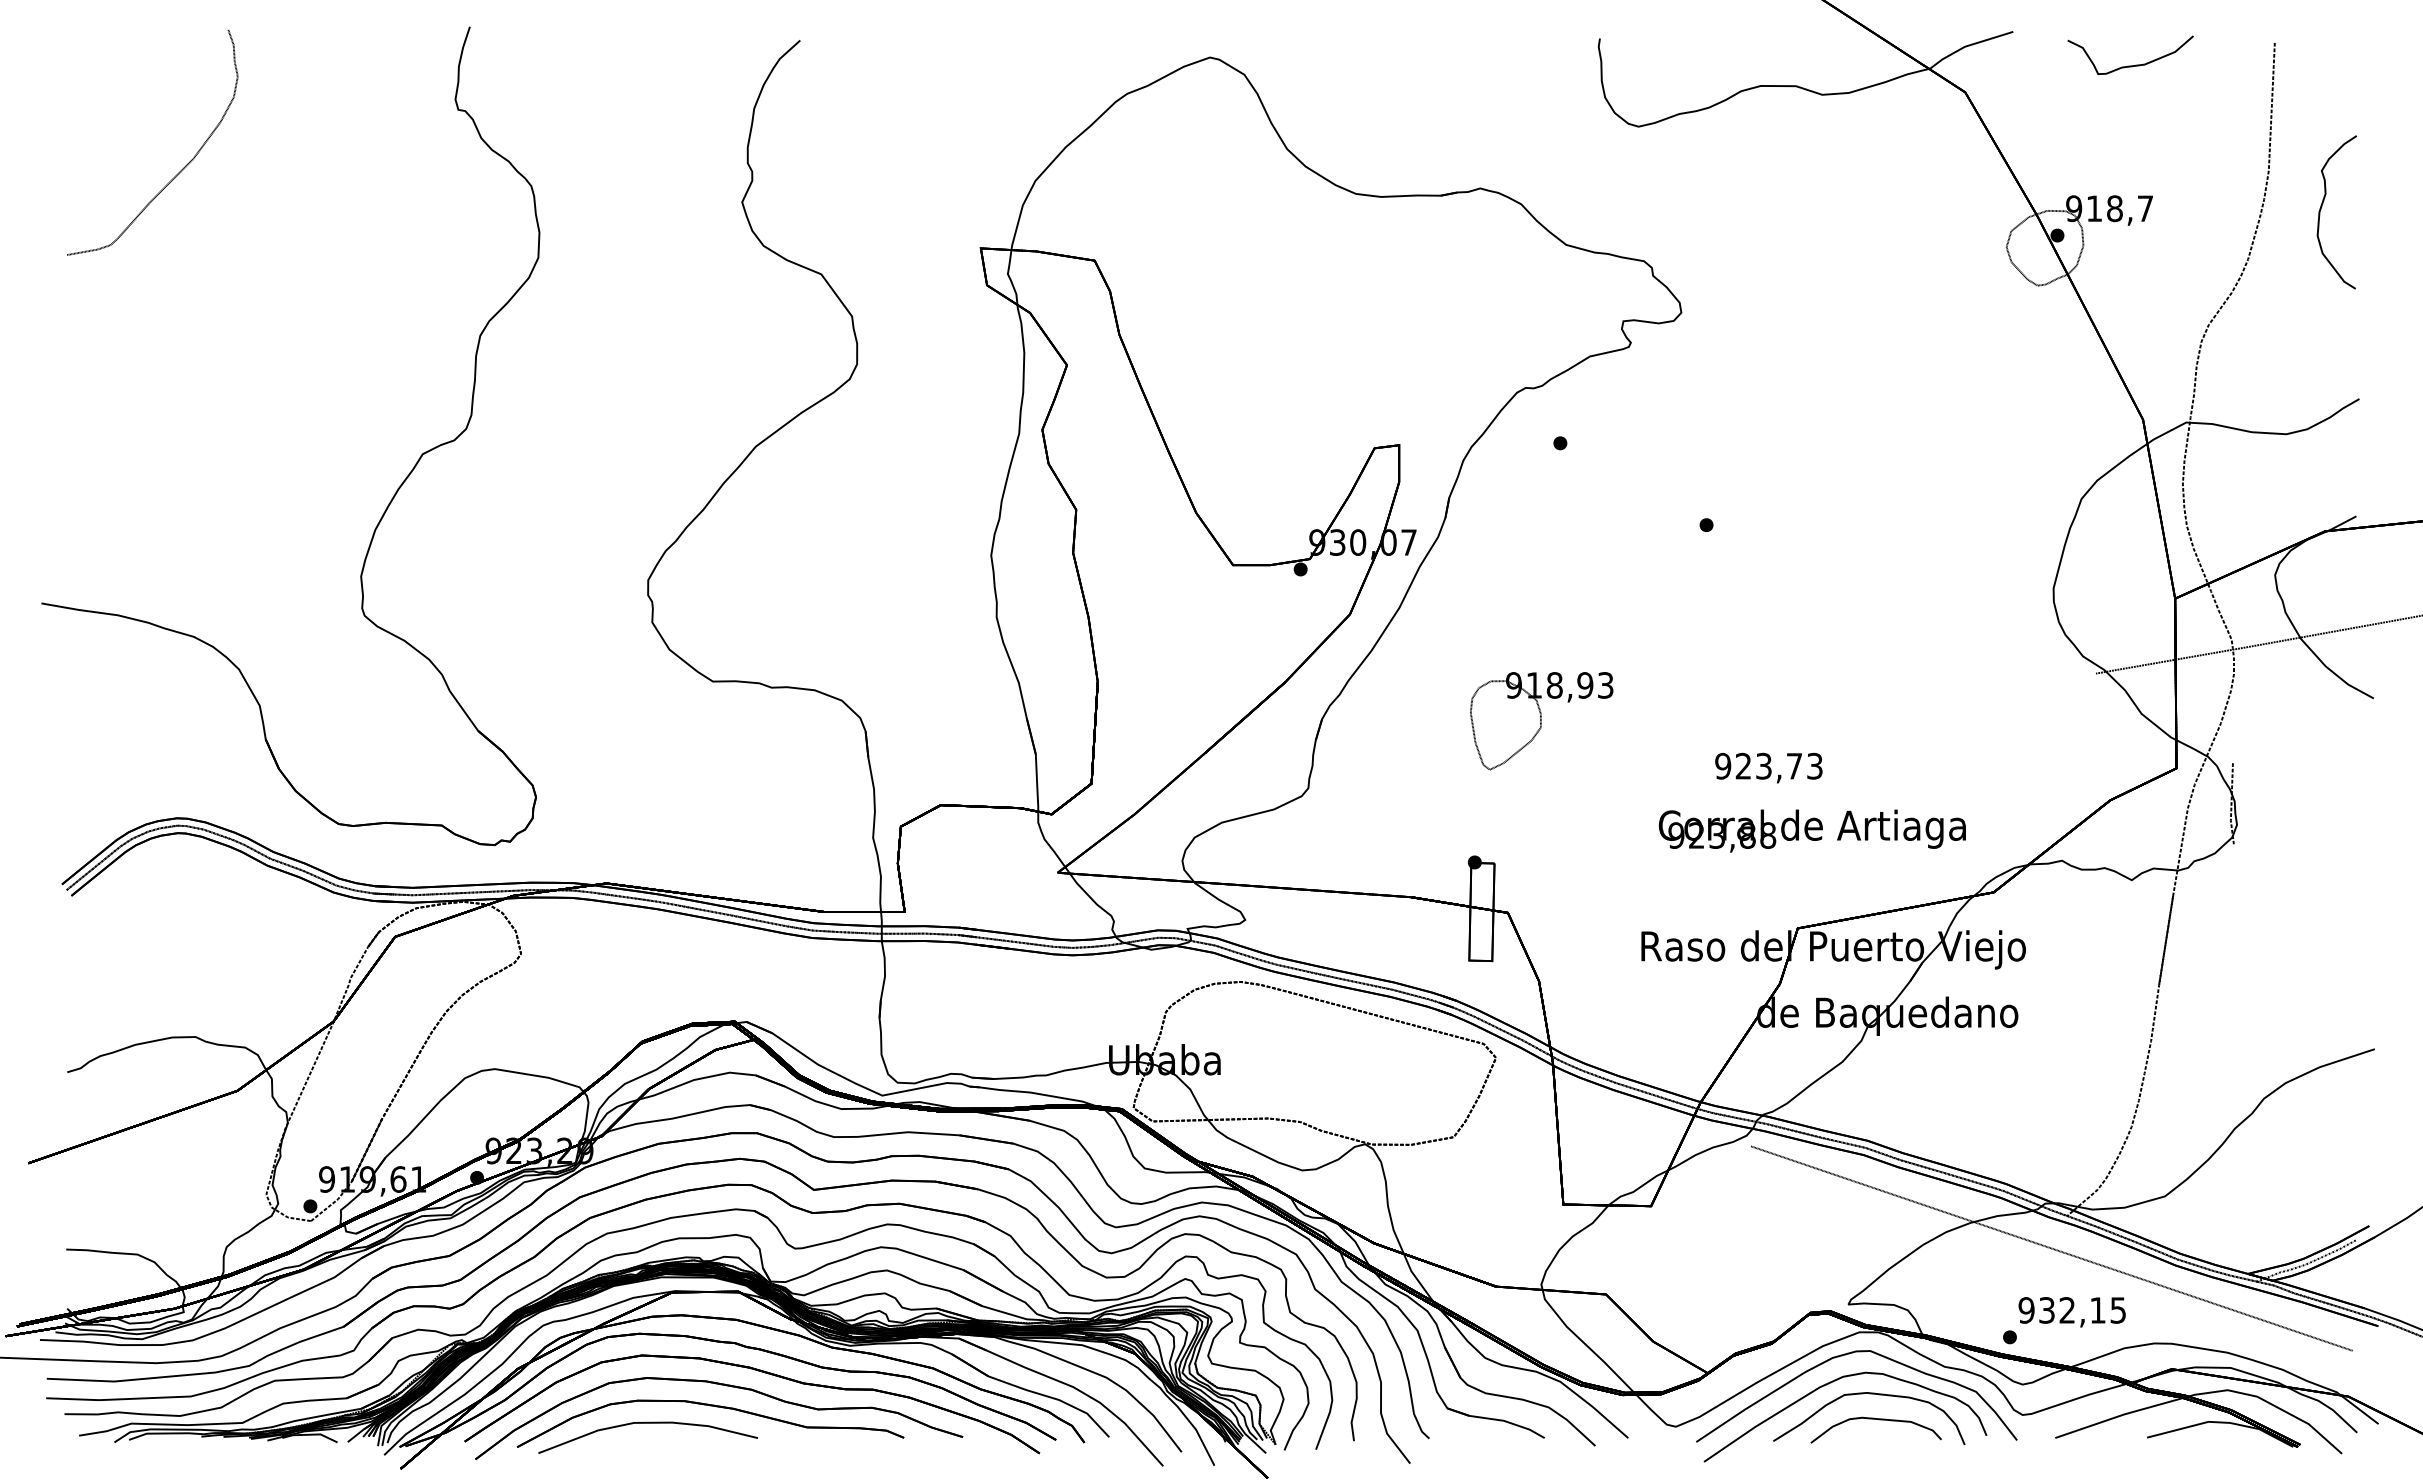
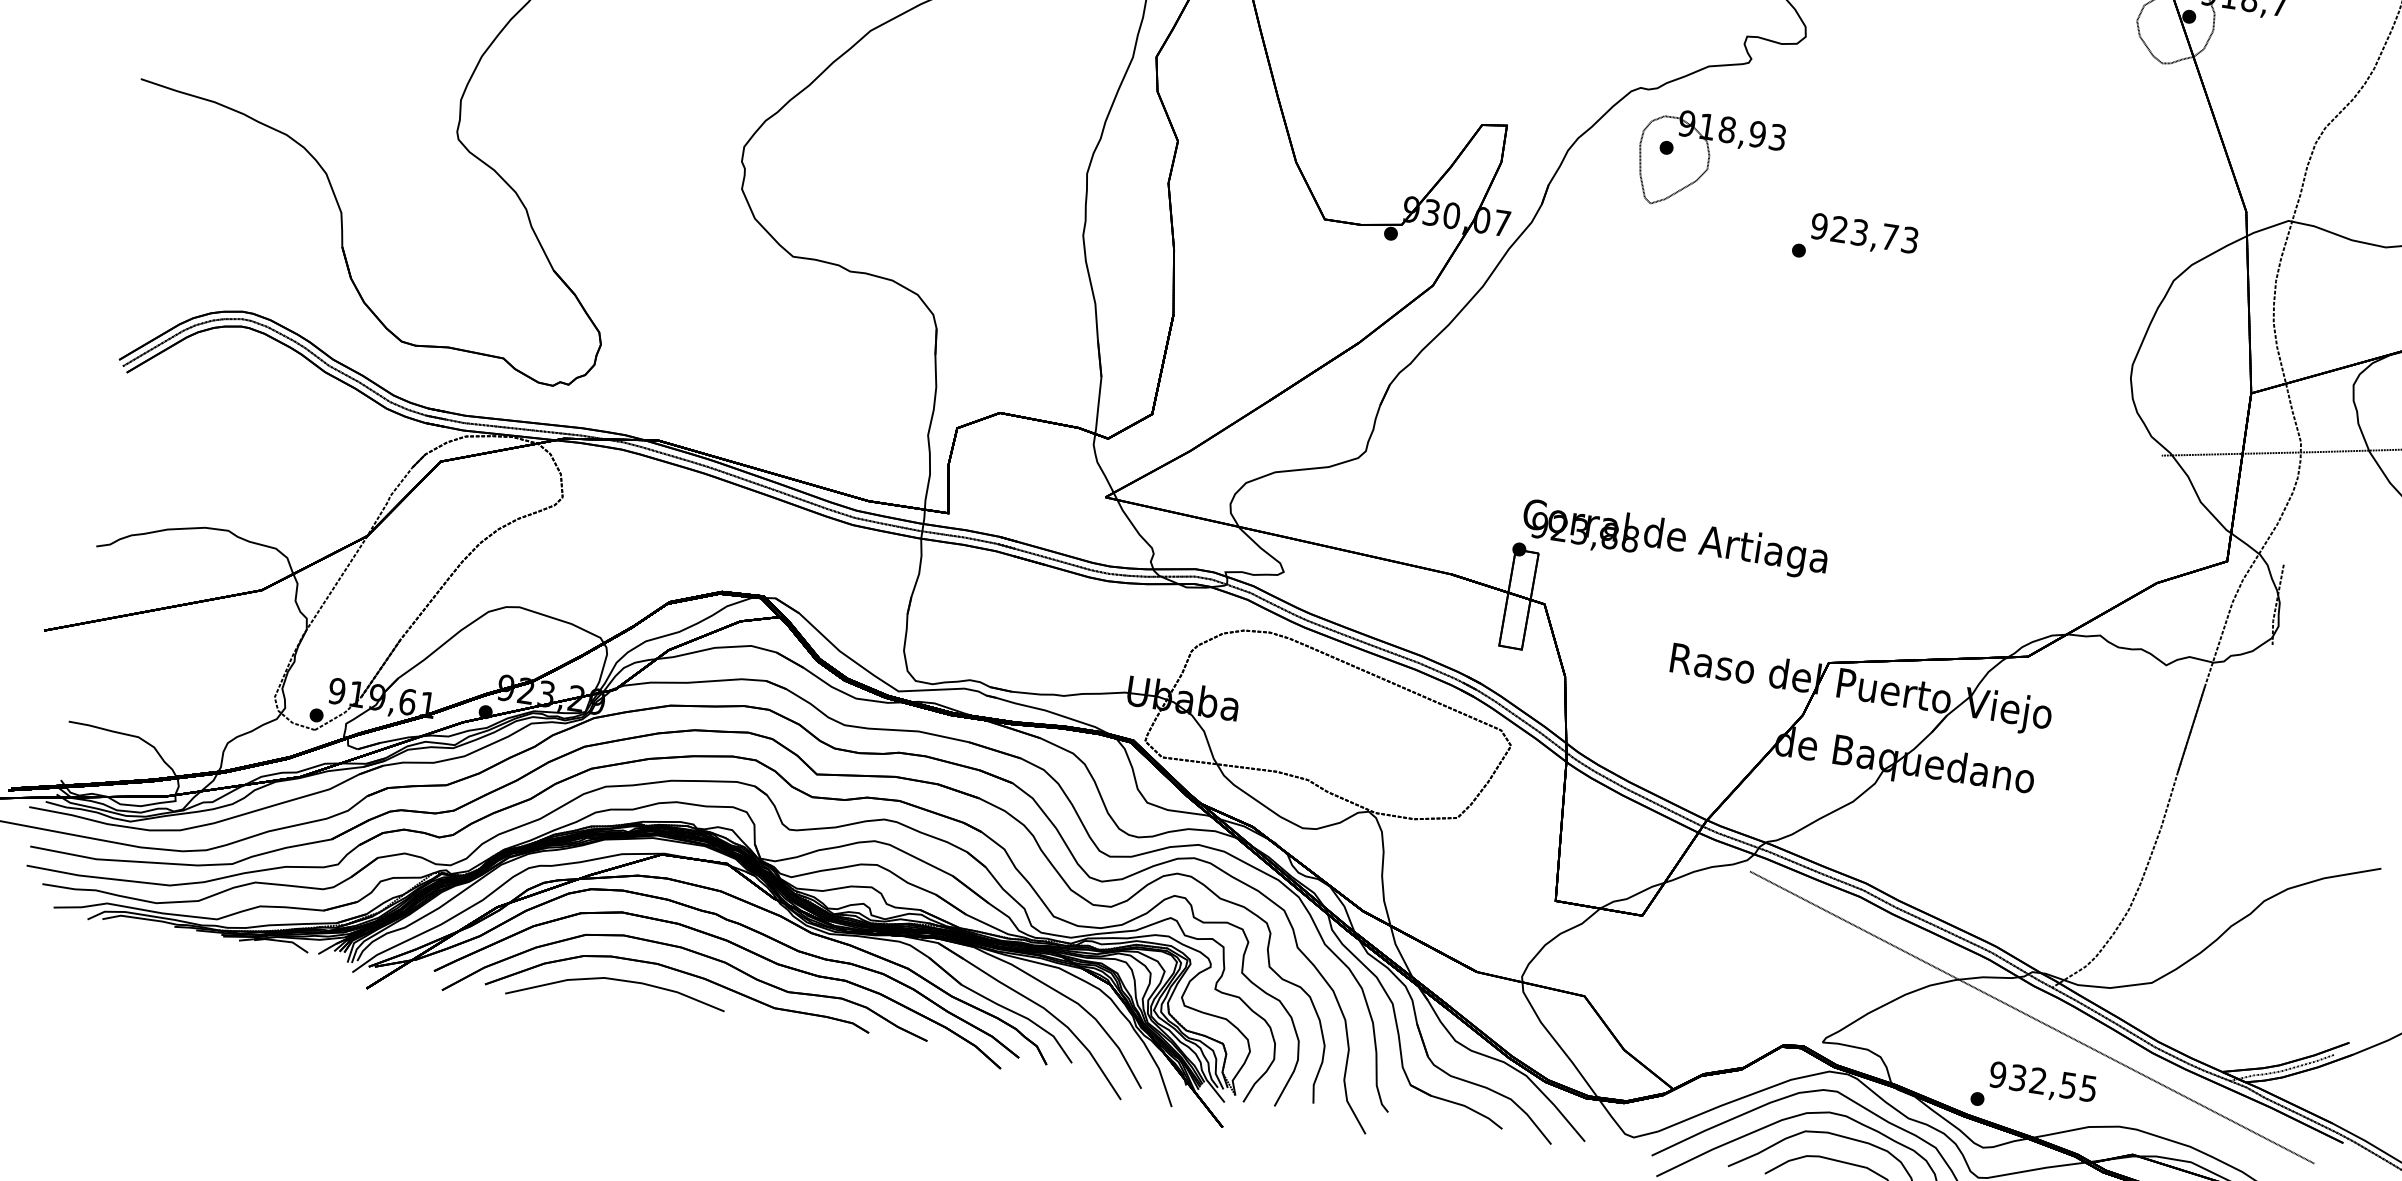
part: (1541, 721) -> (1708, 163), moved
text: (1768, 767) -> (1864, 234), moved
text: (1811, 830) -> (1674, 540), moved
text: (2097, 1310) -> (2068, 1085), 932,15 -> 932,55

